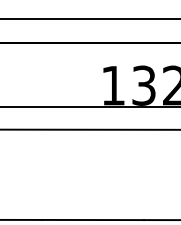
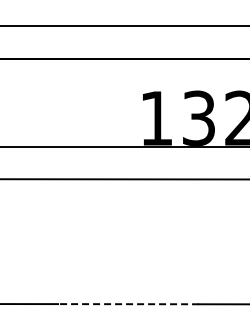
line: (93, 220) -> (128, 304), solid -> dashed

